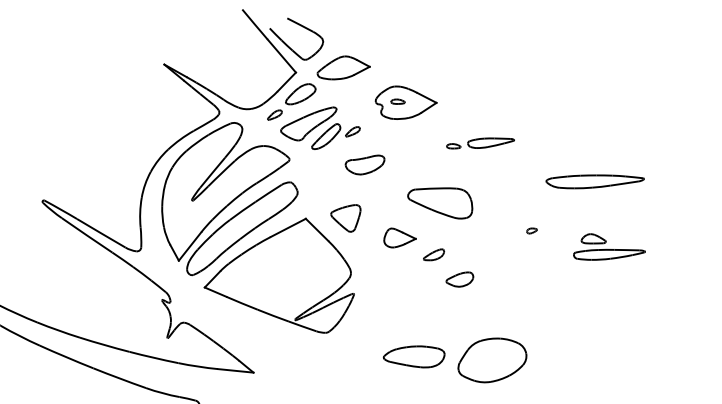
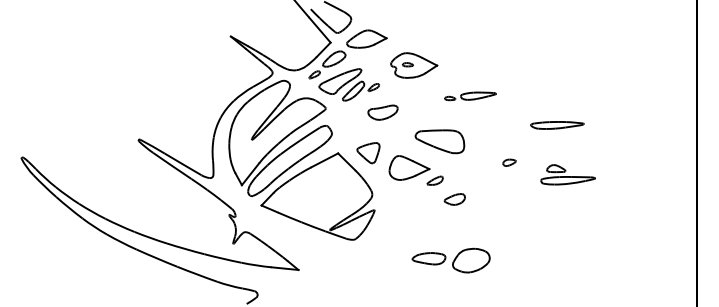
part: (595, 181) -> (557, 125), size x0.71
part: (532, 230) -> (509, 162), size x1.67
part: (400, 237) -> (409, 167), size x1.67
part: (454, 360) -> (450, 260), size x0.71

